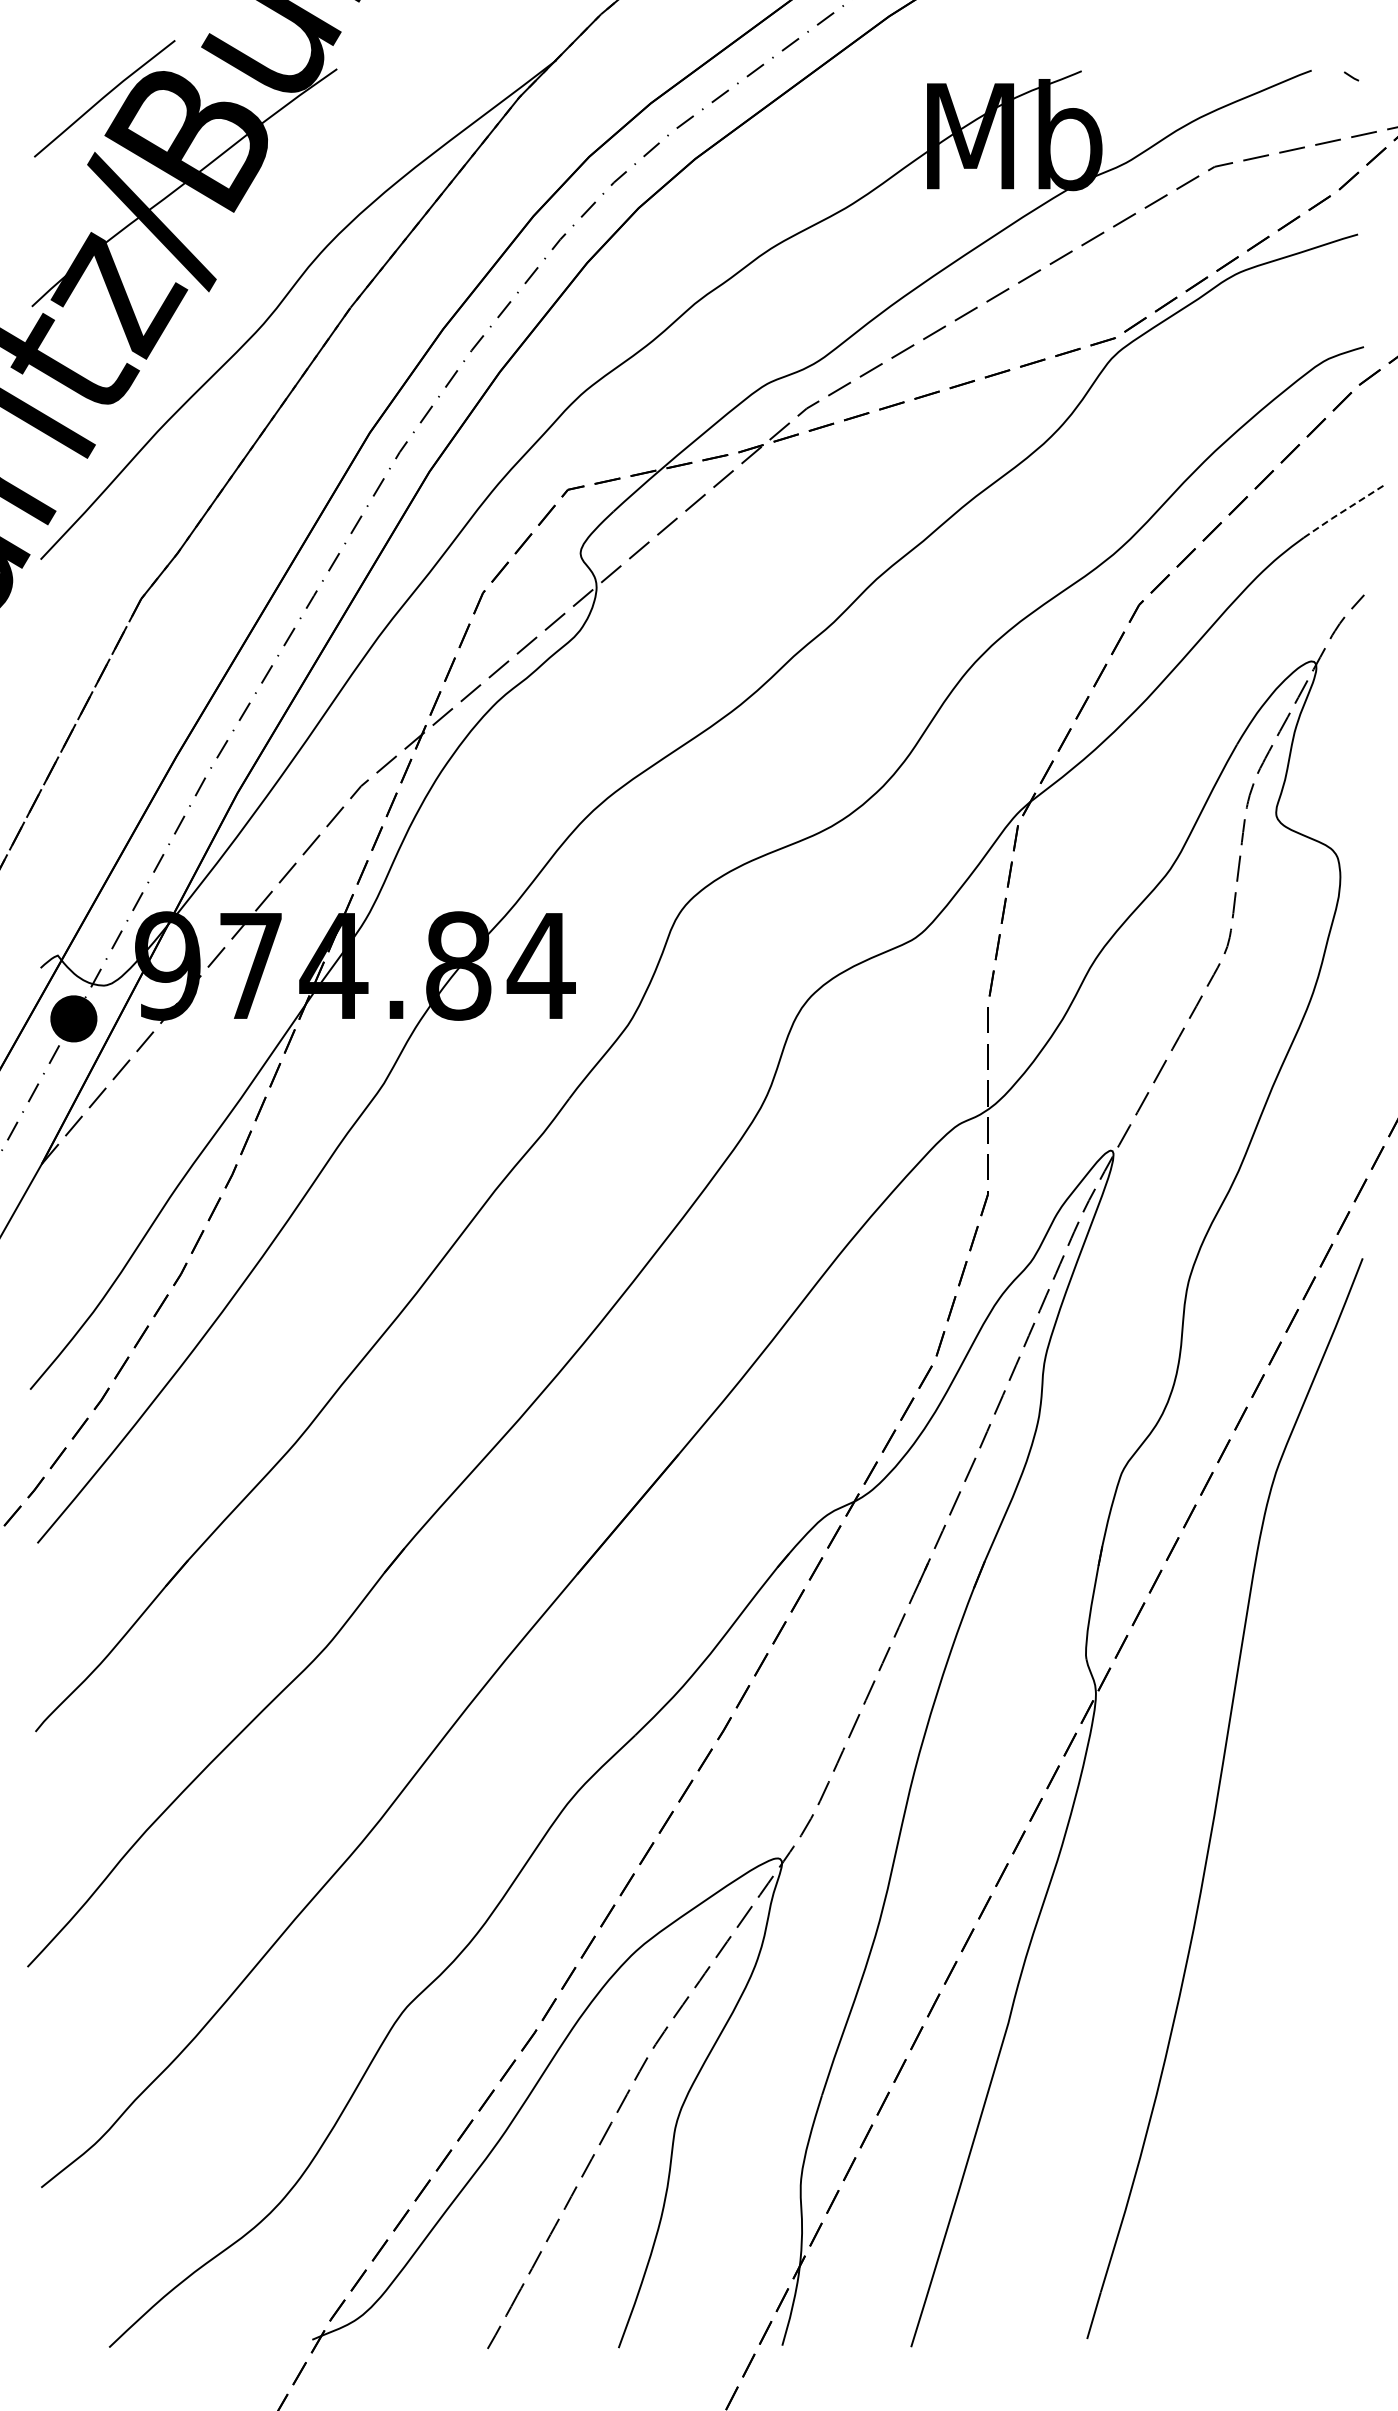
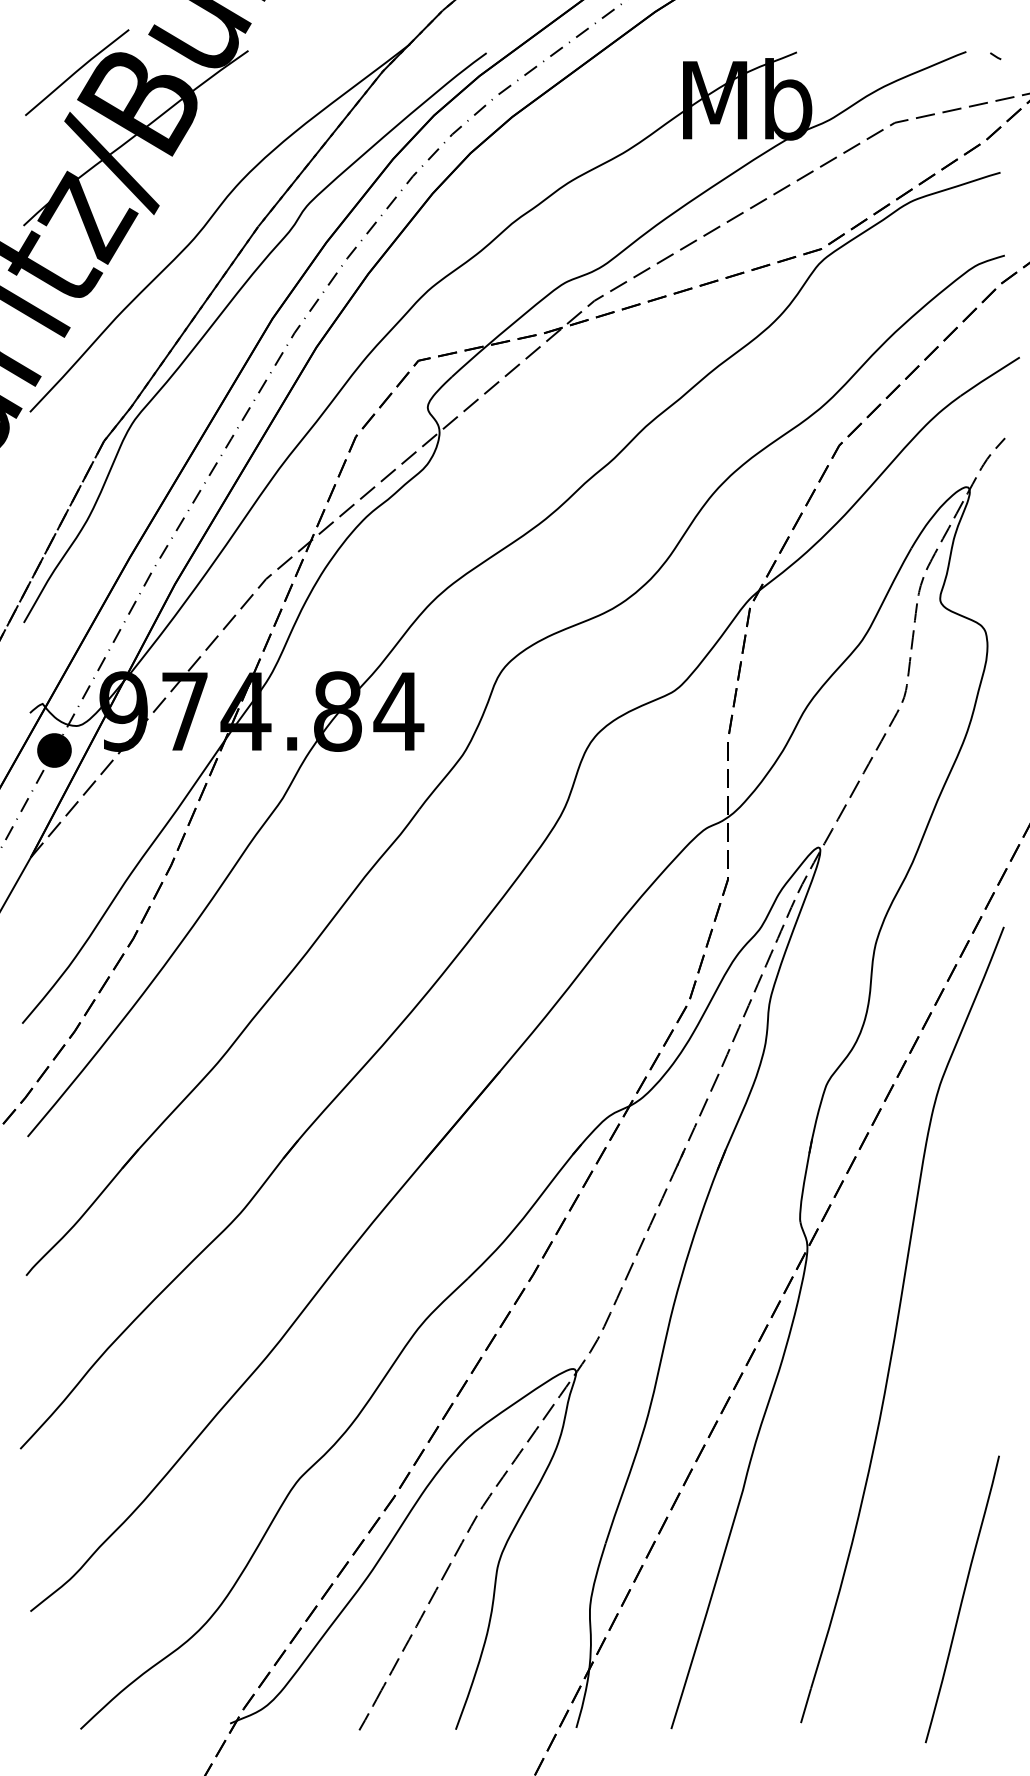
curve: (301, 426) -> (222, 314), added
line: (1343, 511) -> (989, 376), dashed -> solid
curve: (1305, 2171) -> (961, 1599), added

